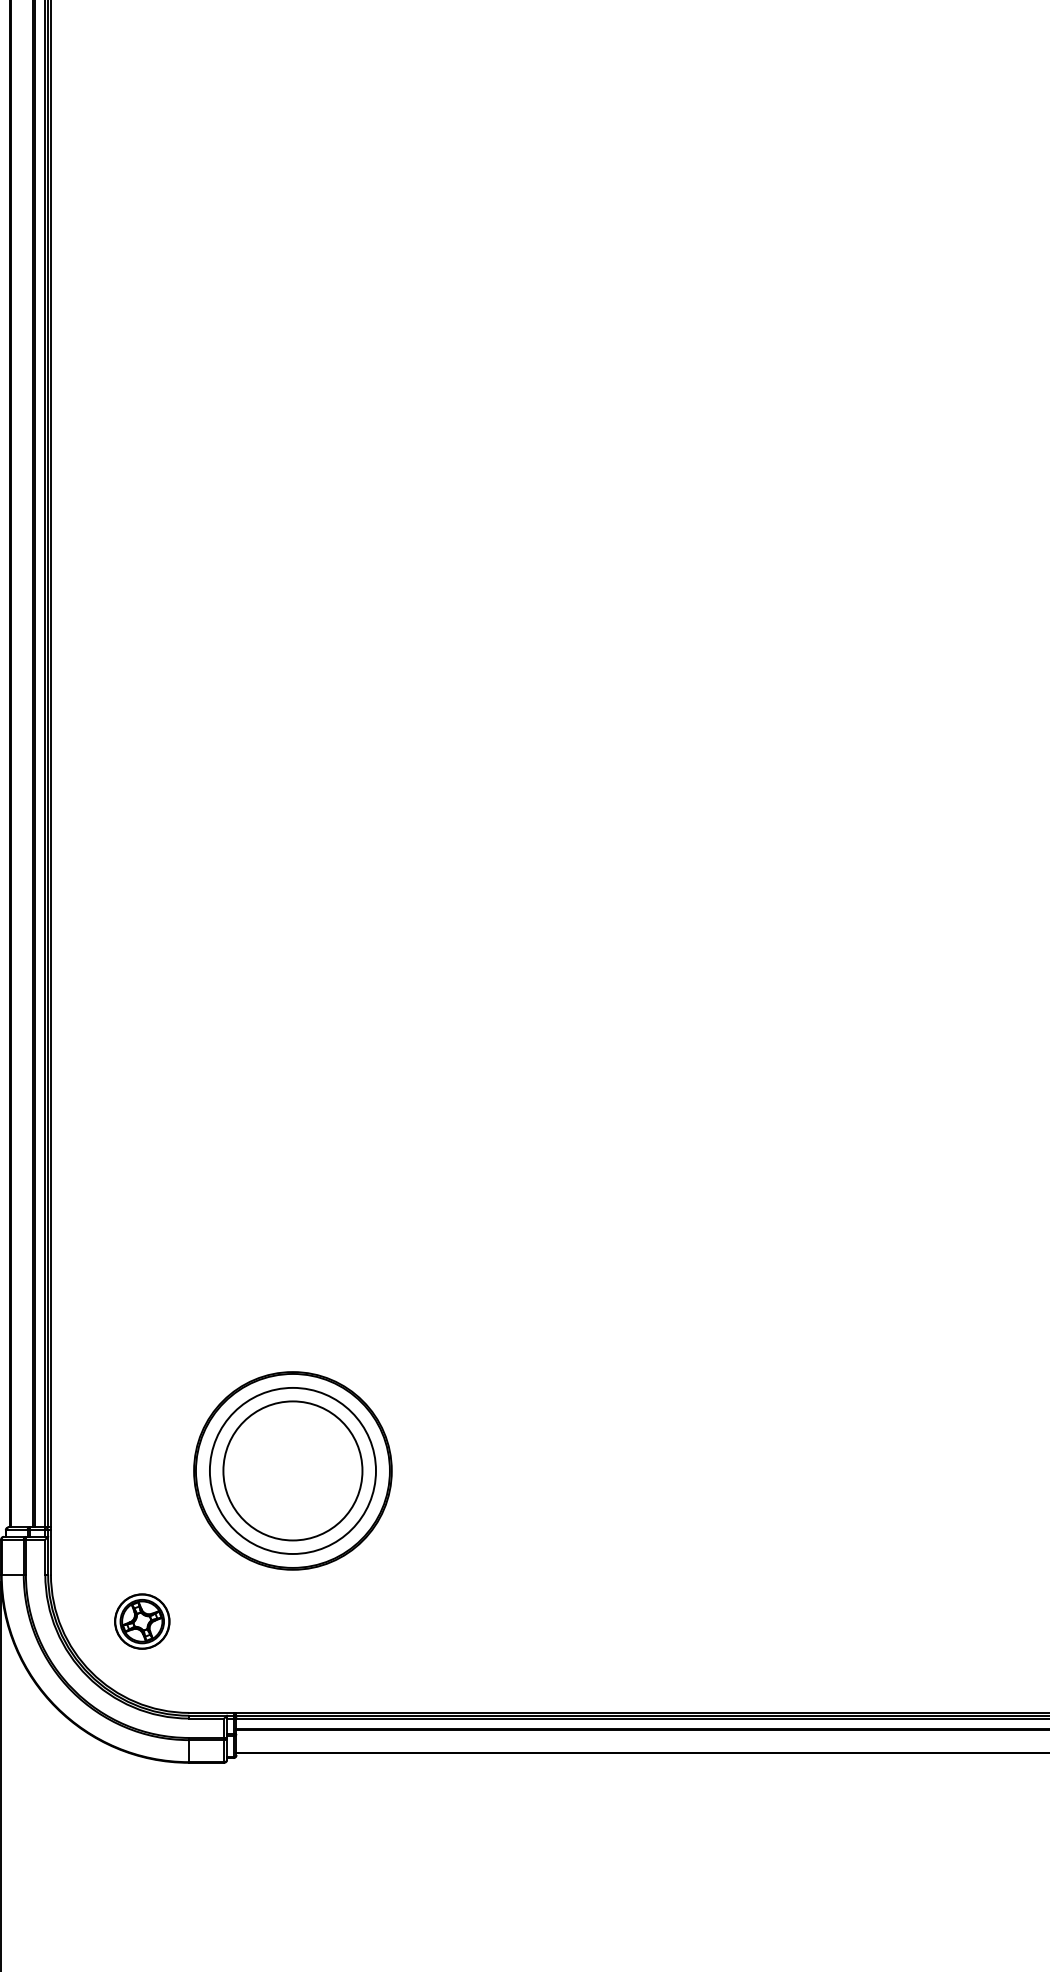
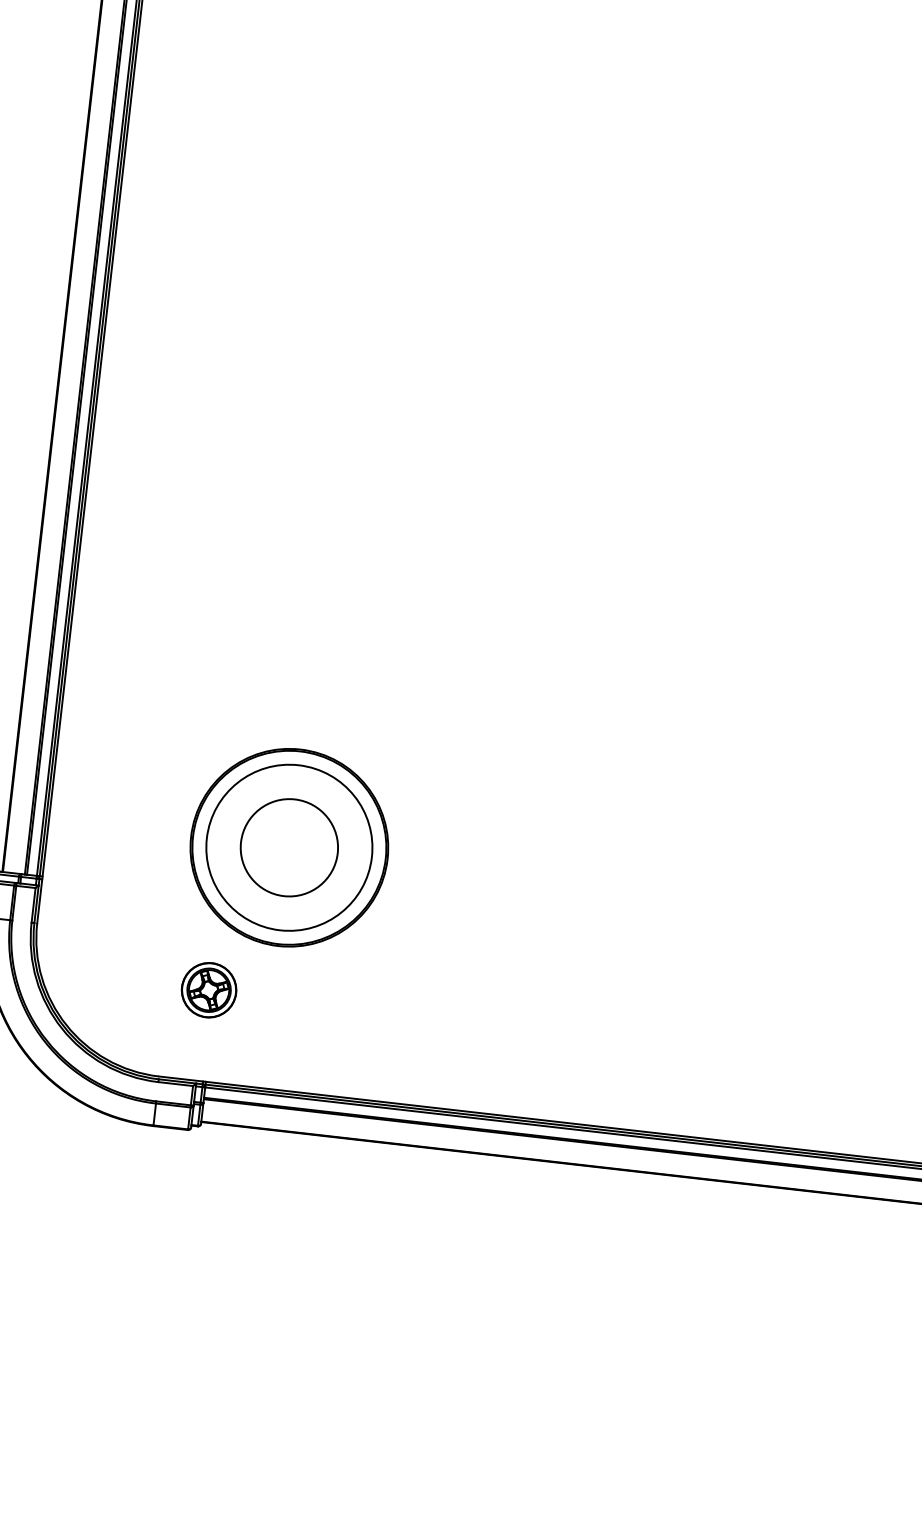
circle: (292, 1470) -> (288, 847), size x0.7
part: (142, 1621) -> (209, 990), moved

